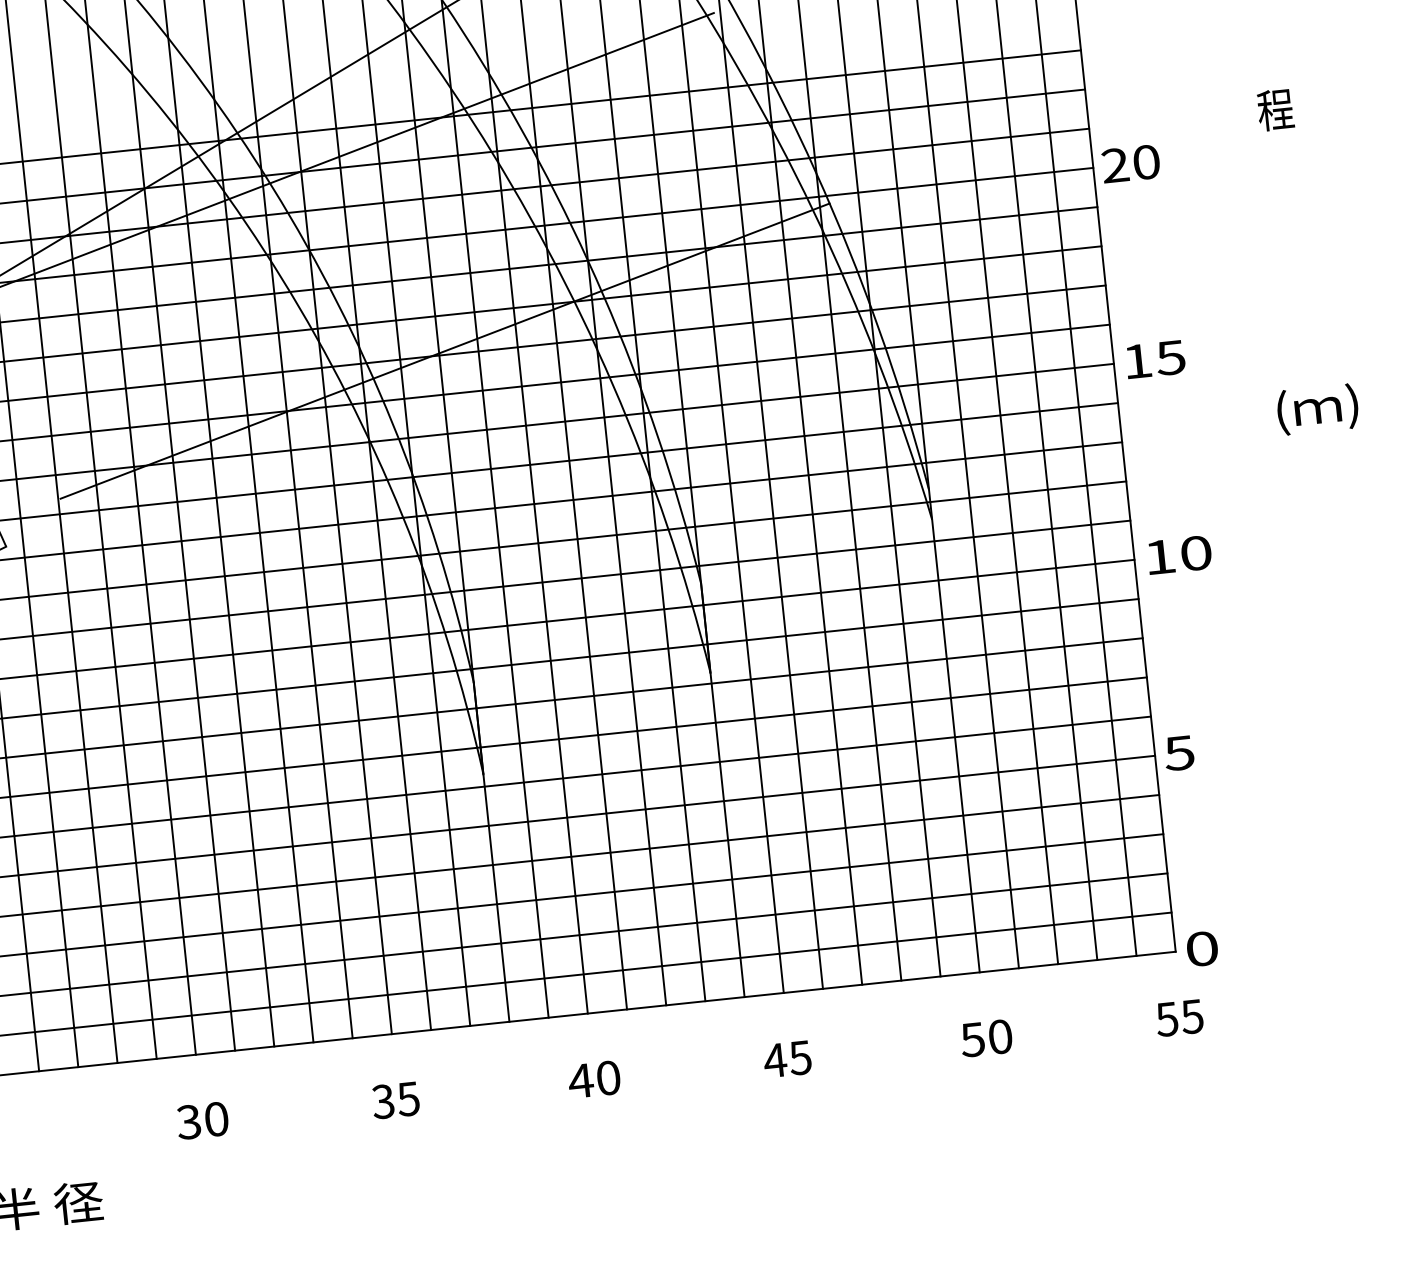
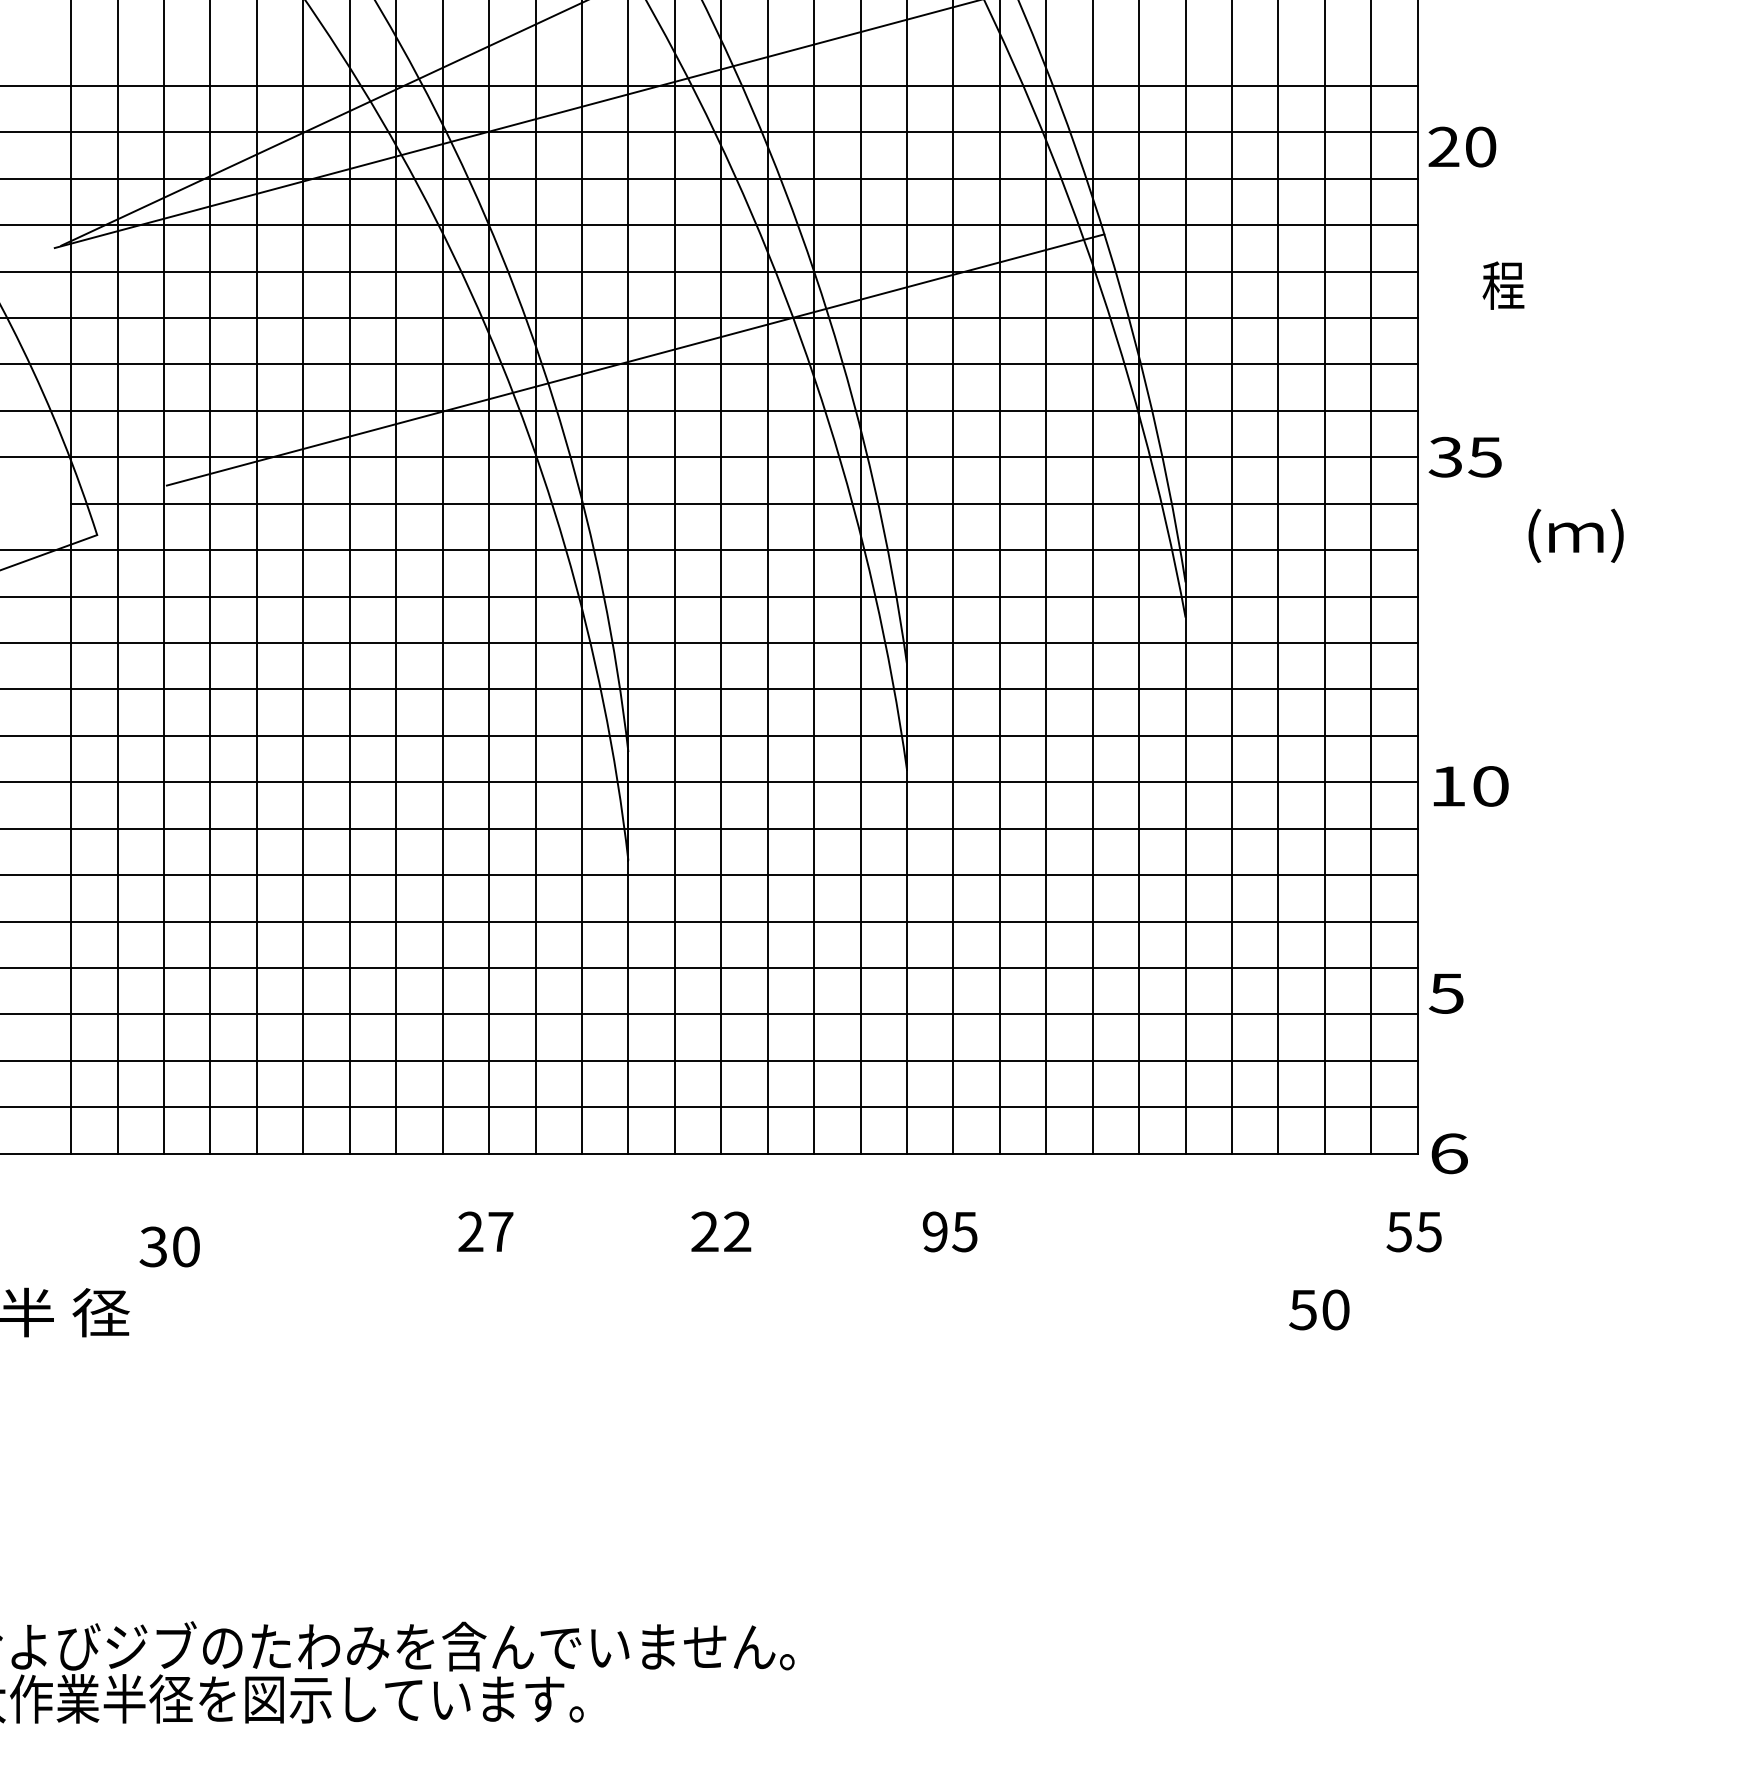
text: (1275, 109) -> (1503, 285), moved
text: (1131, 163) -> (1462, 146), moved
text: (1136, 360) -> (1444, 456), 15 -> 35
text: (1317, 409) -> (1575, 535), moved
text: (1179, 555) -> (1470, 786), moved
text: (1179, 753) -> (1446, 993), moved
text: (1202, 948) -> (1449, 1153), 0 -> 6
text: (986, 1037) -> (1319, 1309), moved
text: (774, 1060) -> (934, 1231), 45 -> 95
text: (594, 1079) -> (720, 1231), 40 -> 22
text: (395, 1100) -> (485, 1231), 35 -> 27
text: (202, 1120) -> (169, 1246), moved

